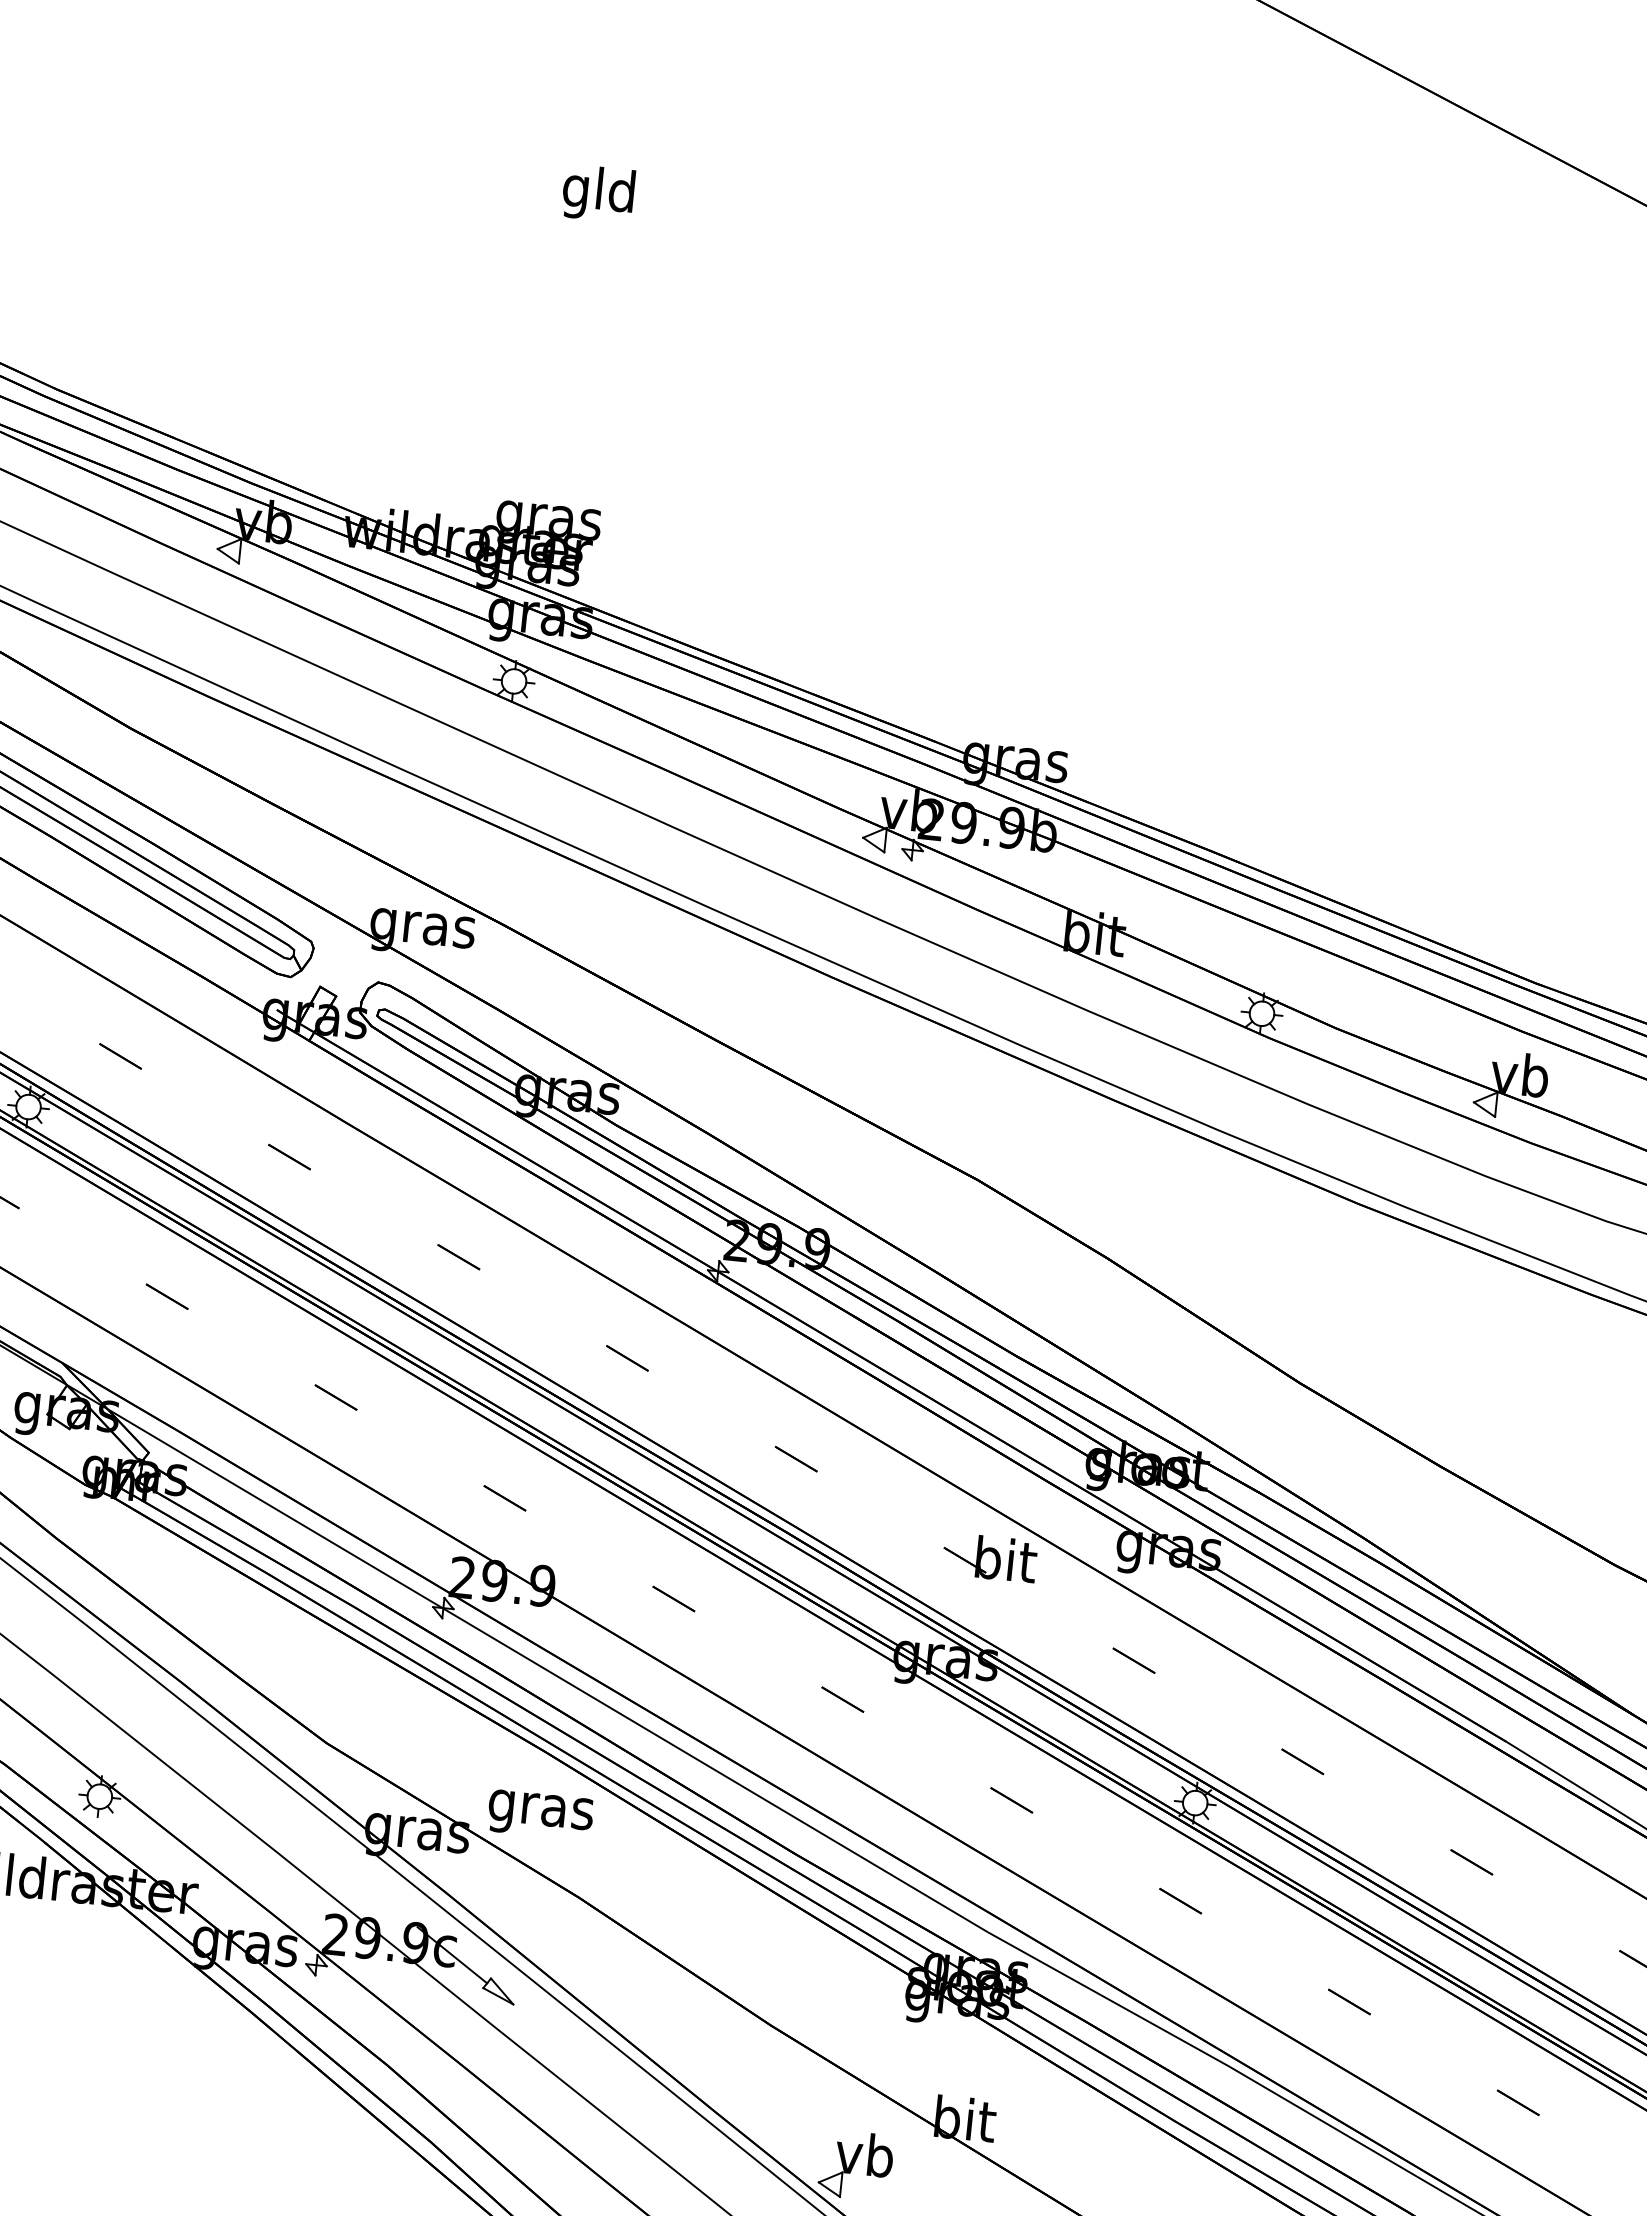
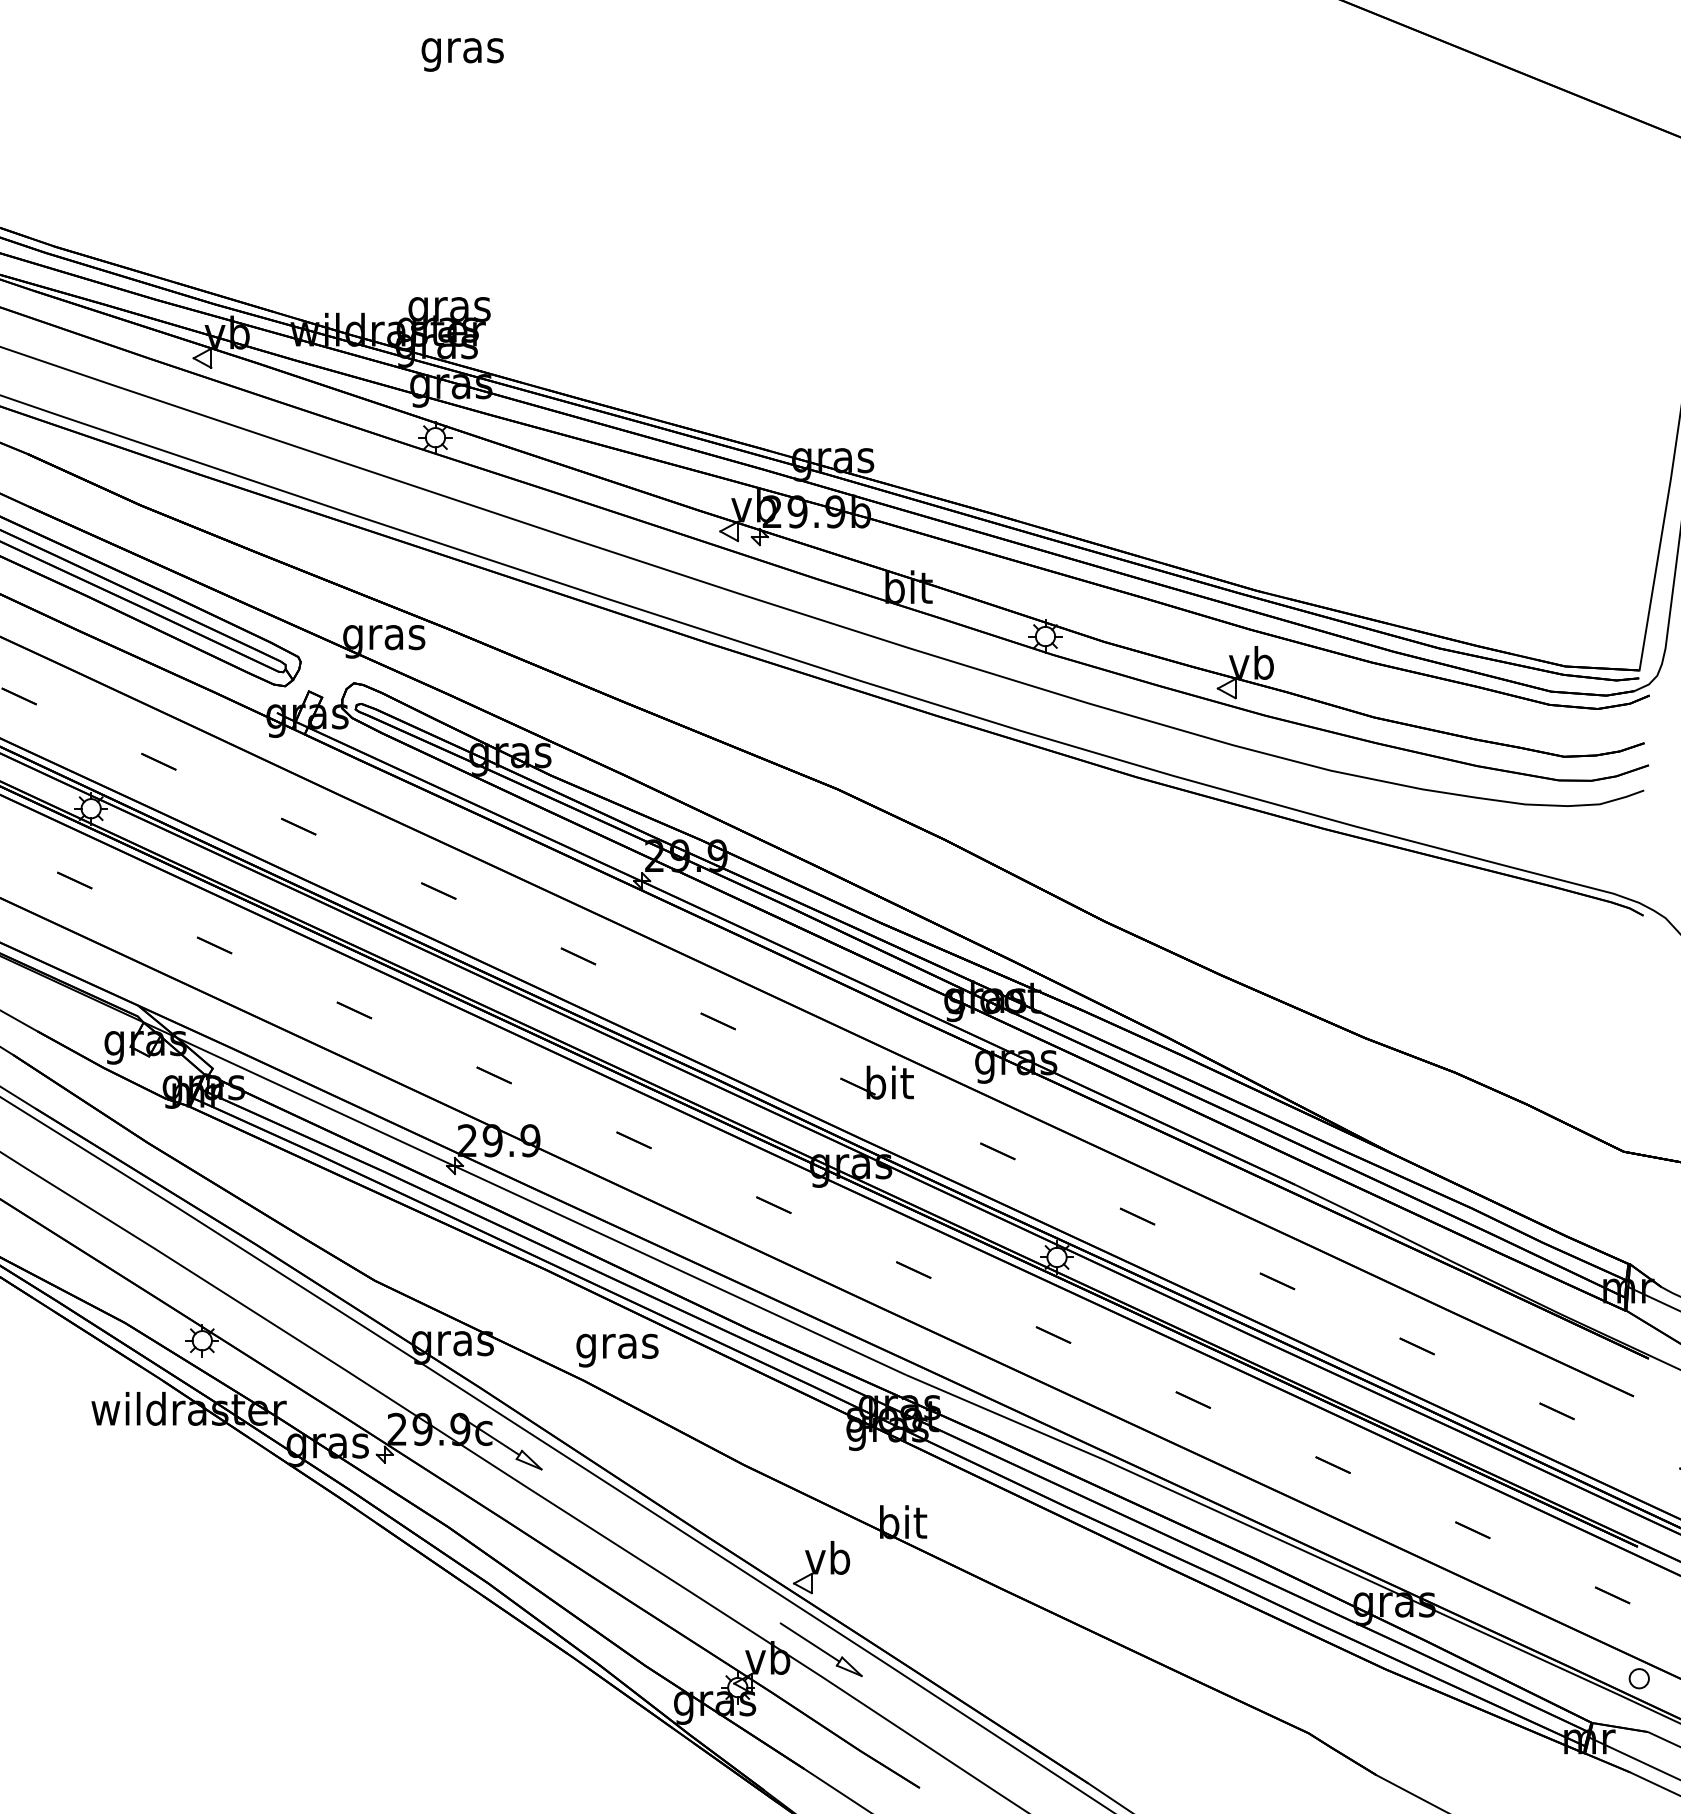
text: (599, 193) -> (462, 50), gld -> gras
text: (540, 1815) -> (617, 1350), moved

